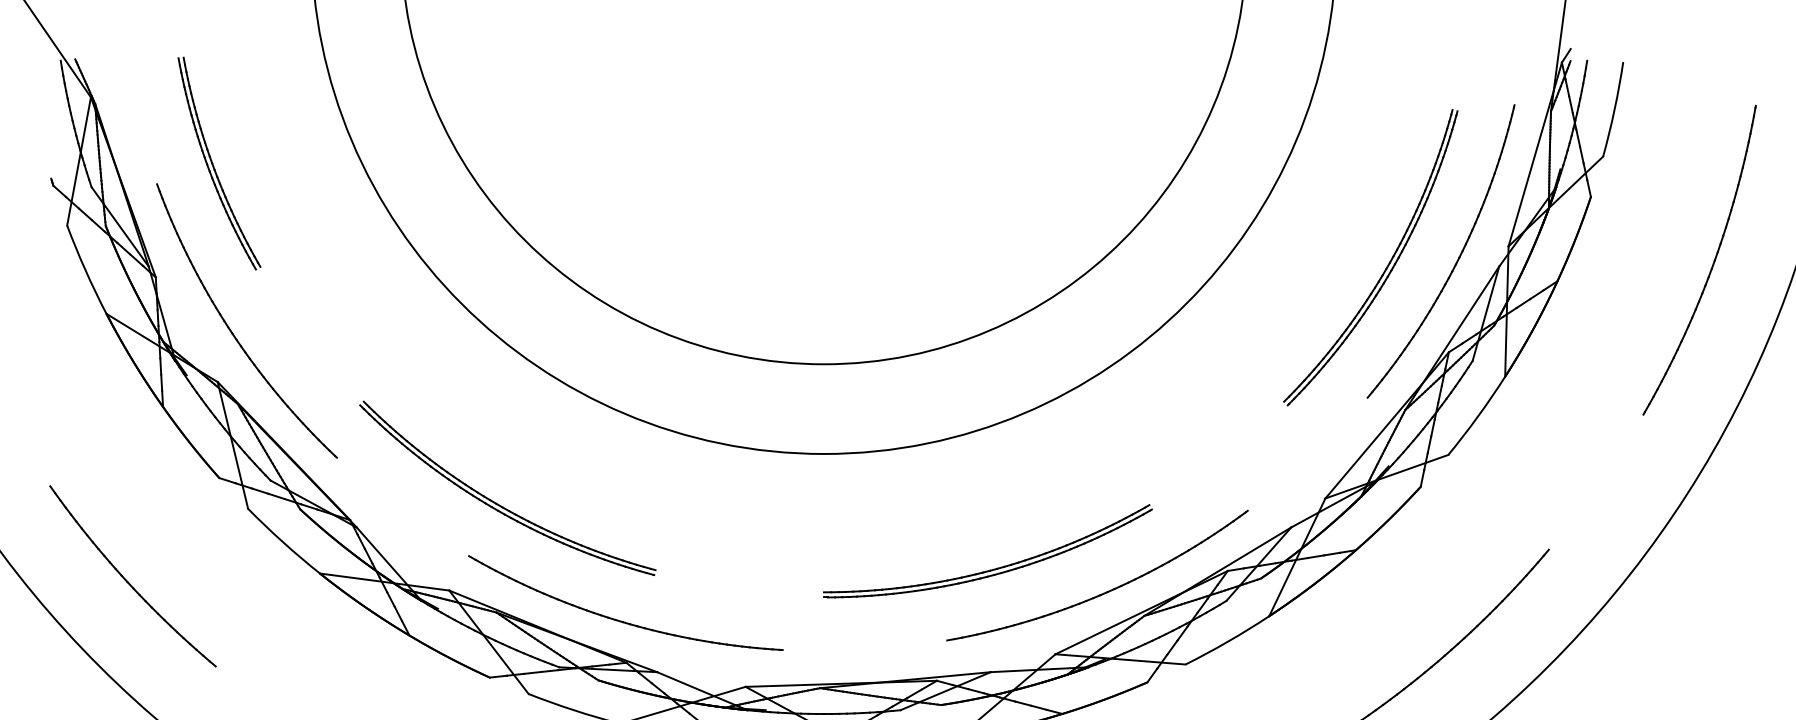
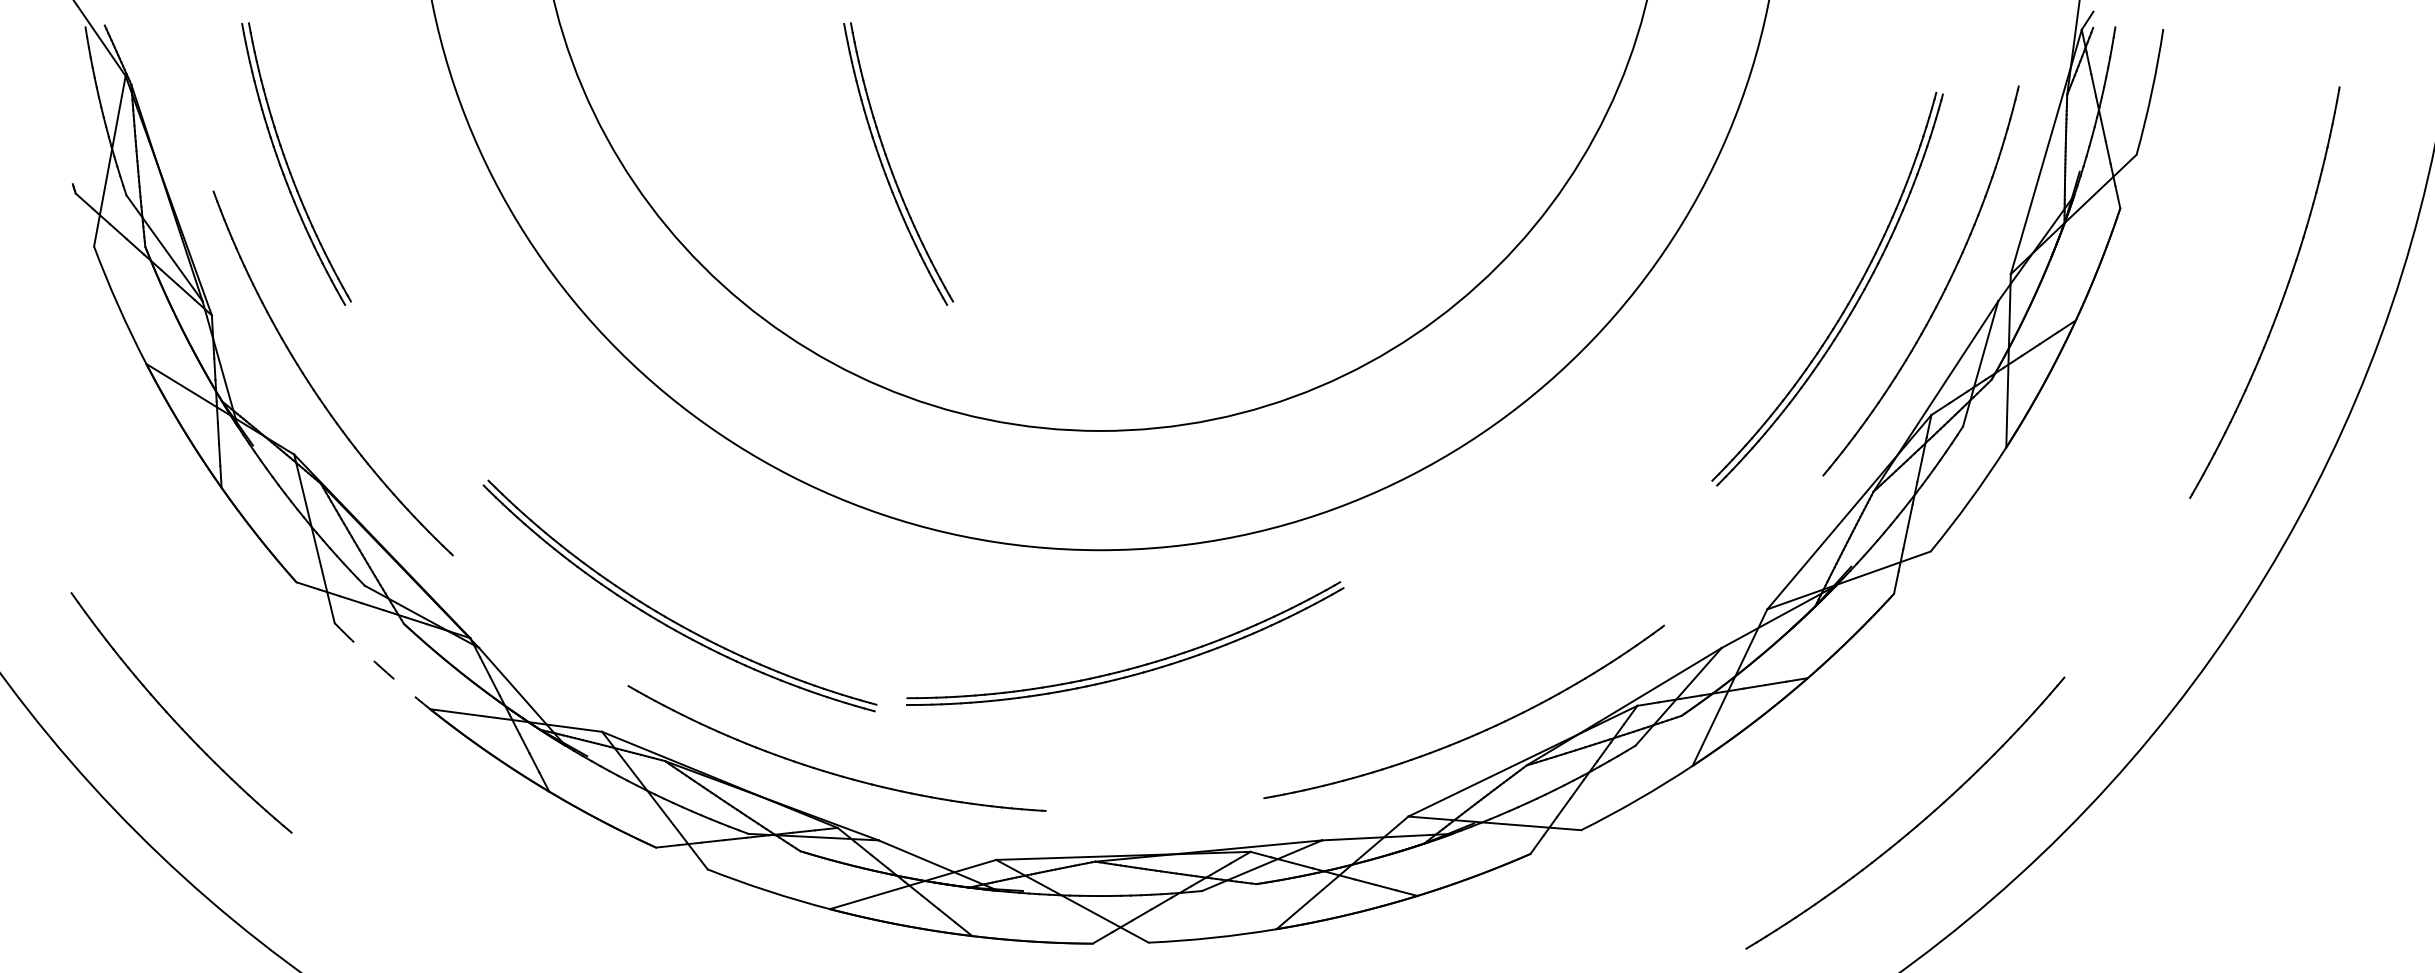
part: (666, 163) -> (890, 164), added
arc: (283, 542) -> (381, 667), solid -> dashed
part: (994, 568) -> (1134, 666), moved

